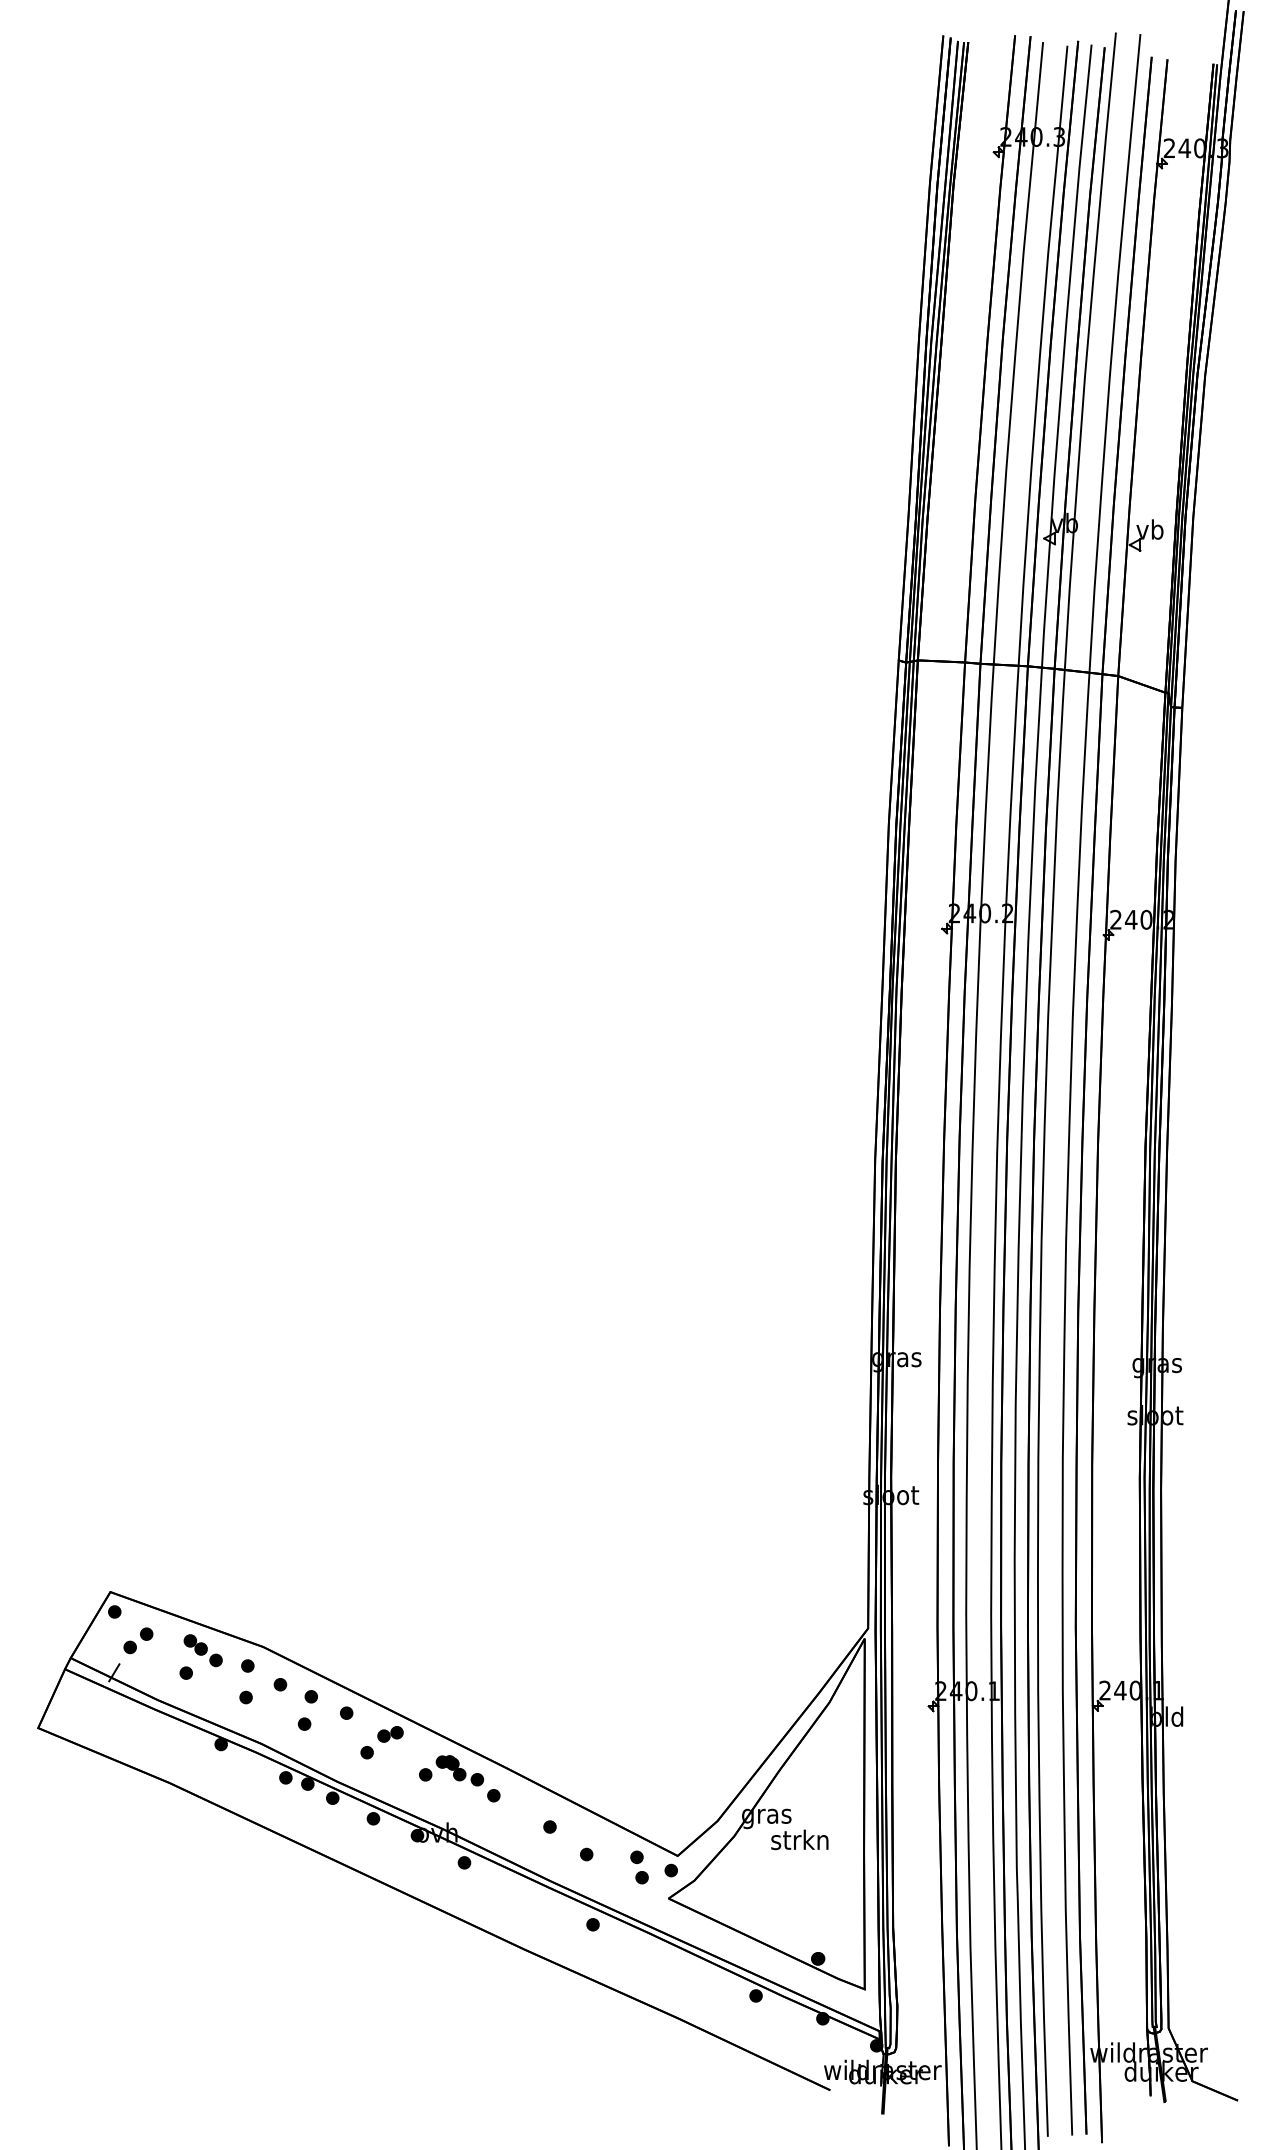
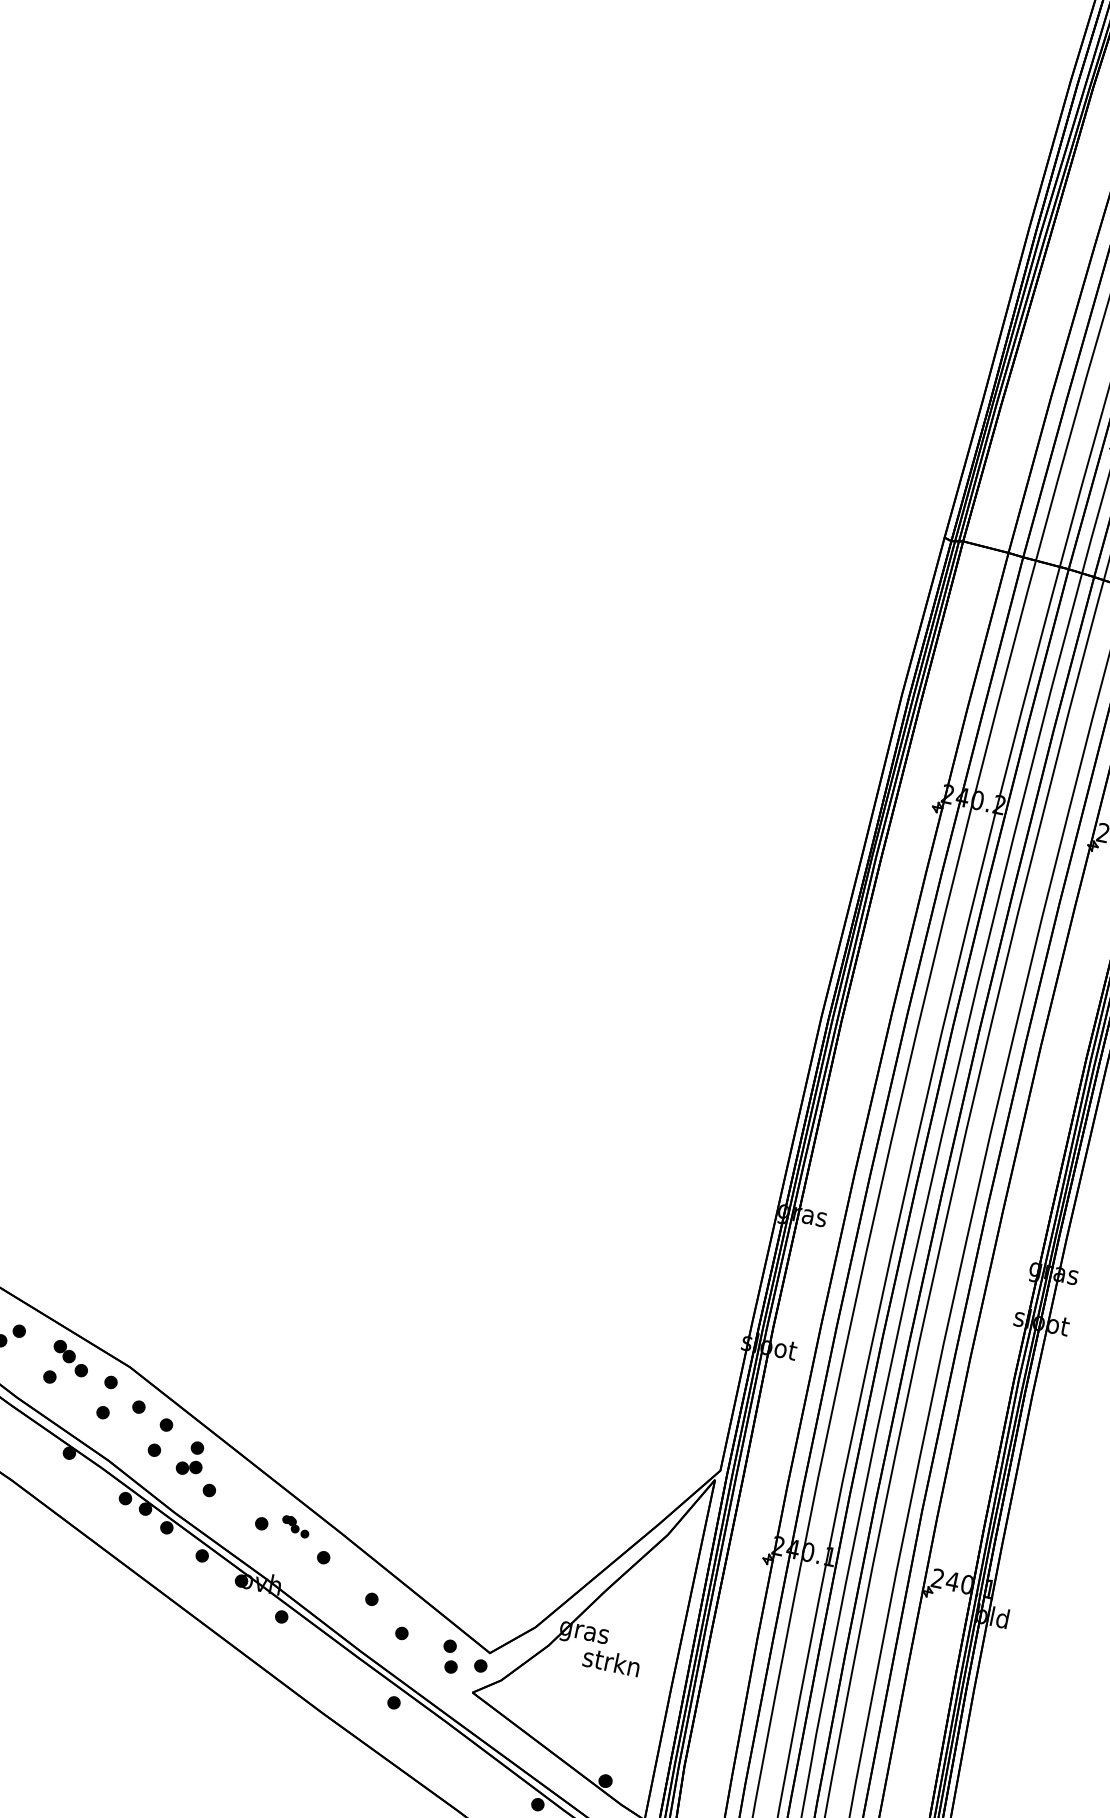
part: (390, 1734) -> (189, 1467), moved
part: (459, 1770) -> (295, 1526), size x0.6

